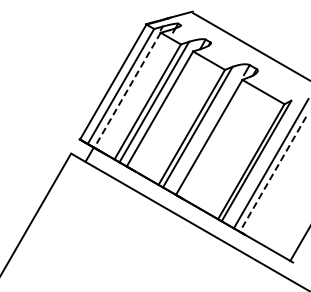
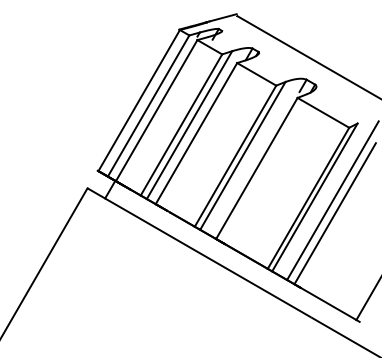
line: (127, 90) -> (156, 110), dashed -> solid
line: (272, 174) -> (334, 213), dashed -> solid

